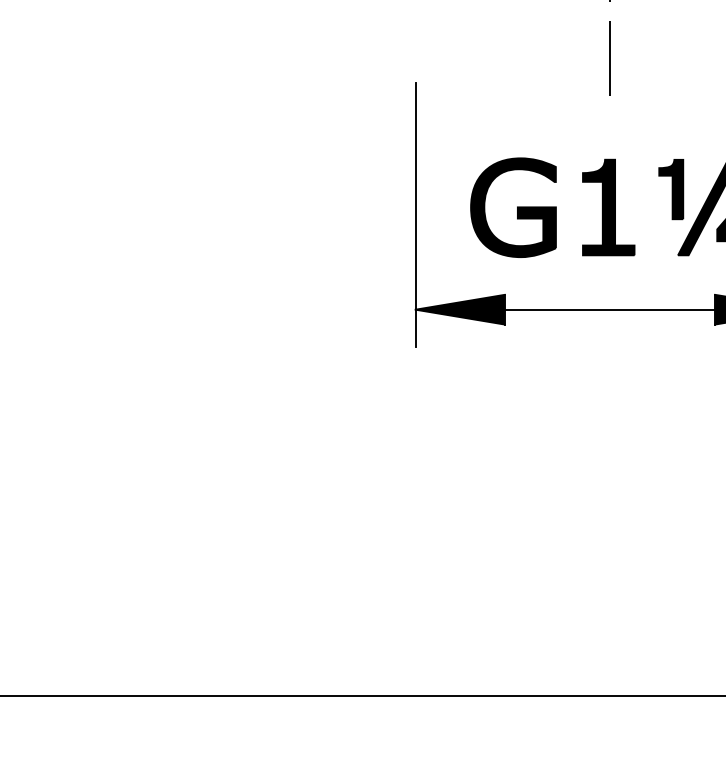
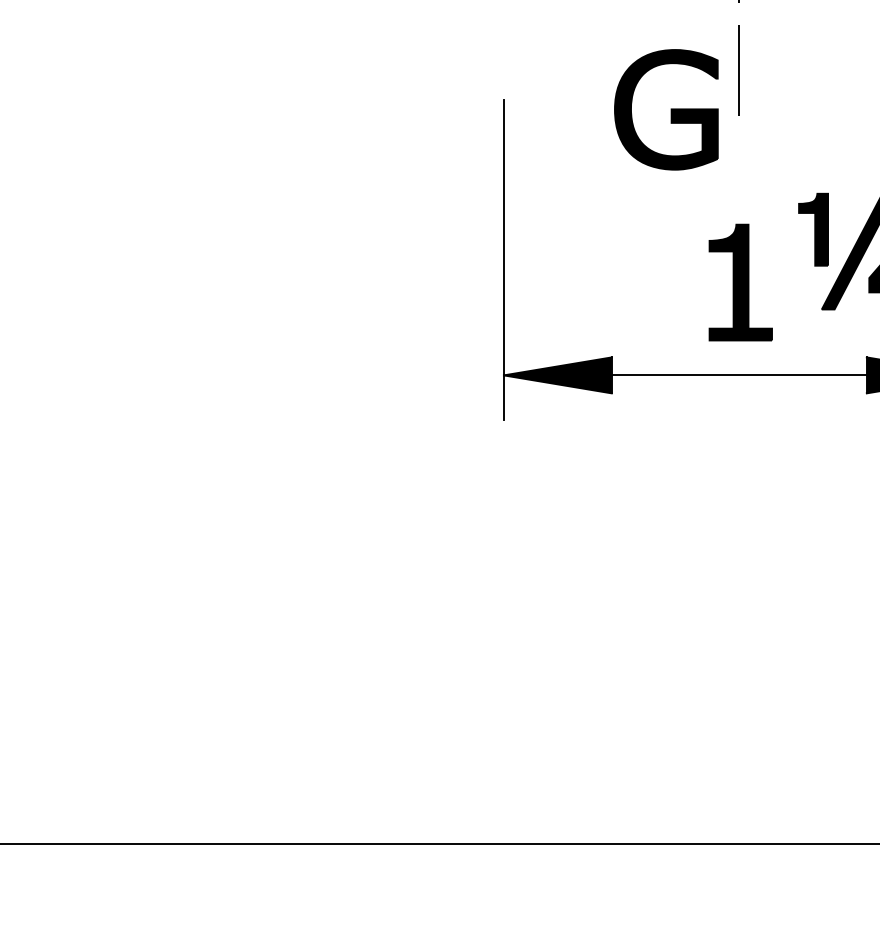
part: (513, 207) -> (666, 109), moved
part: (608, 207) -> (740, 282), moved

